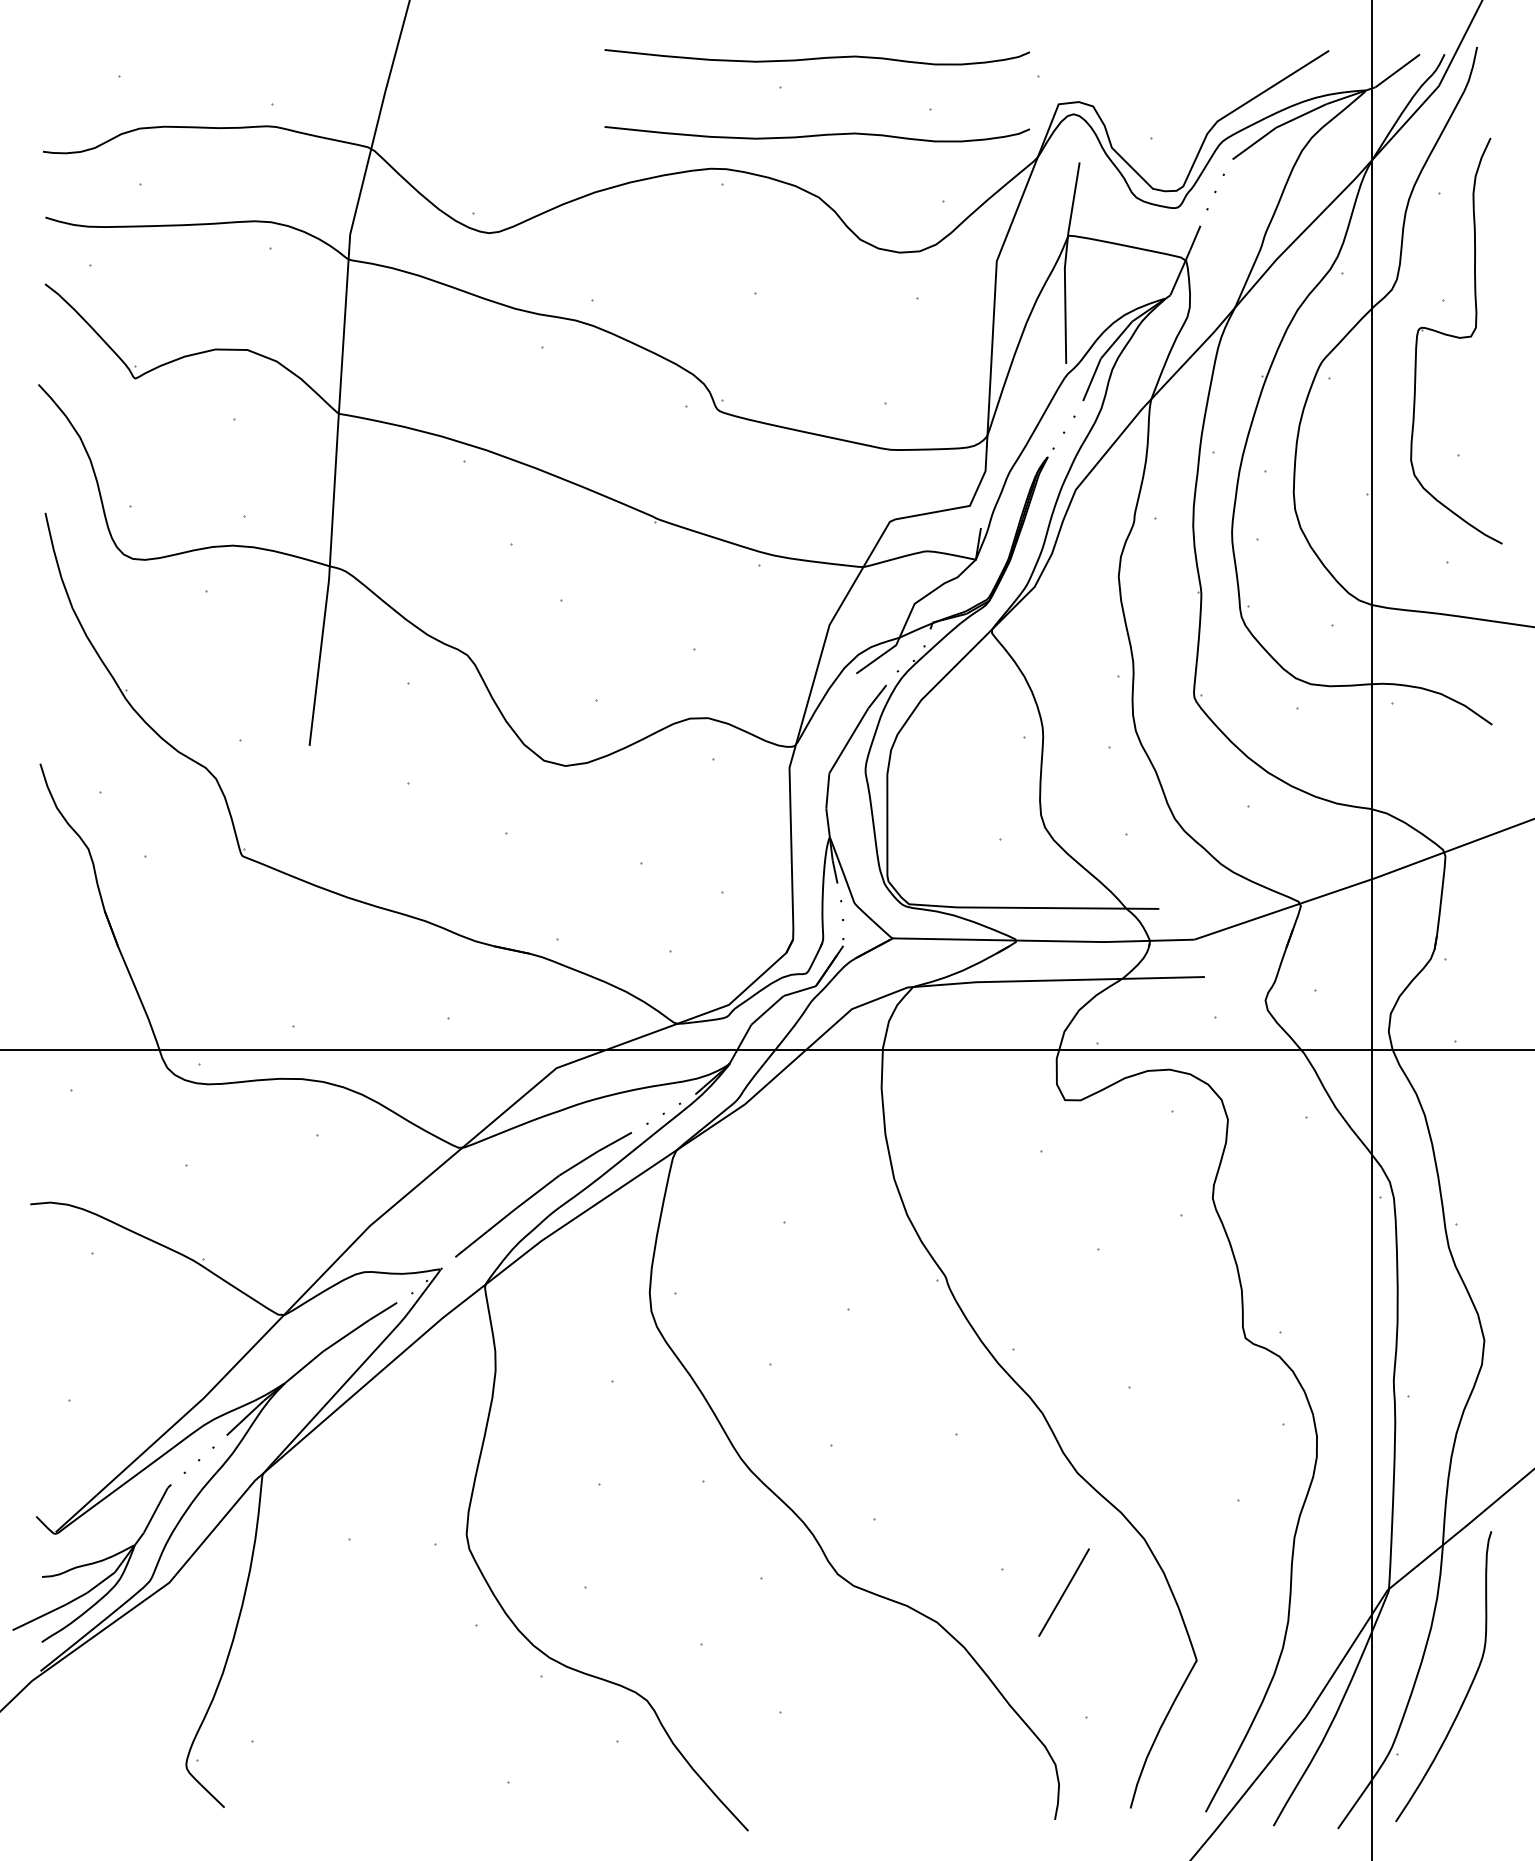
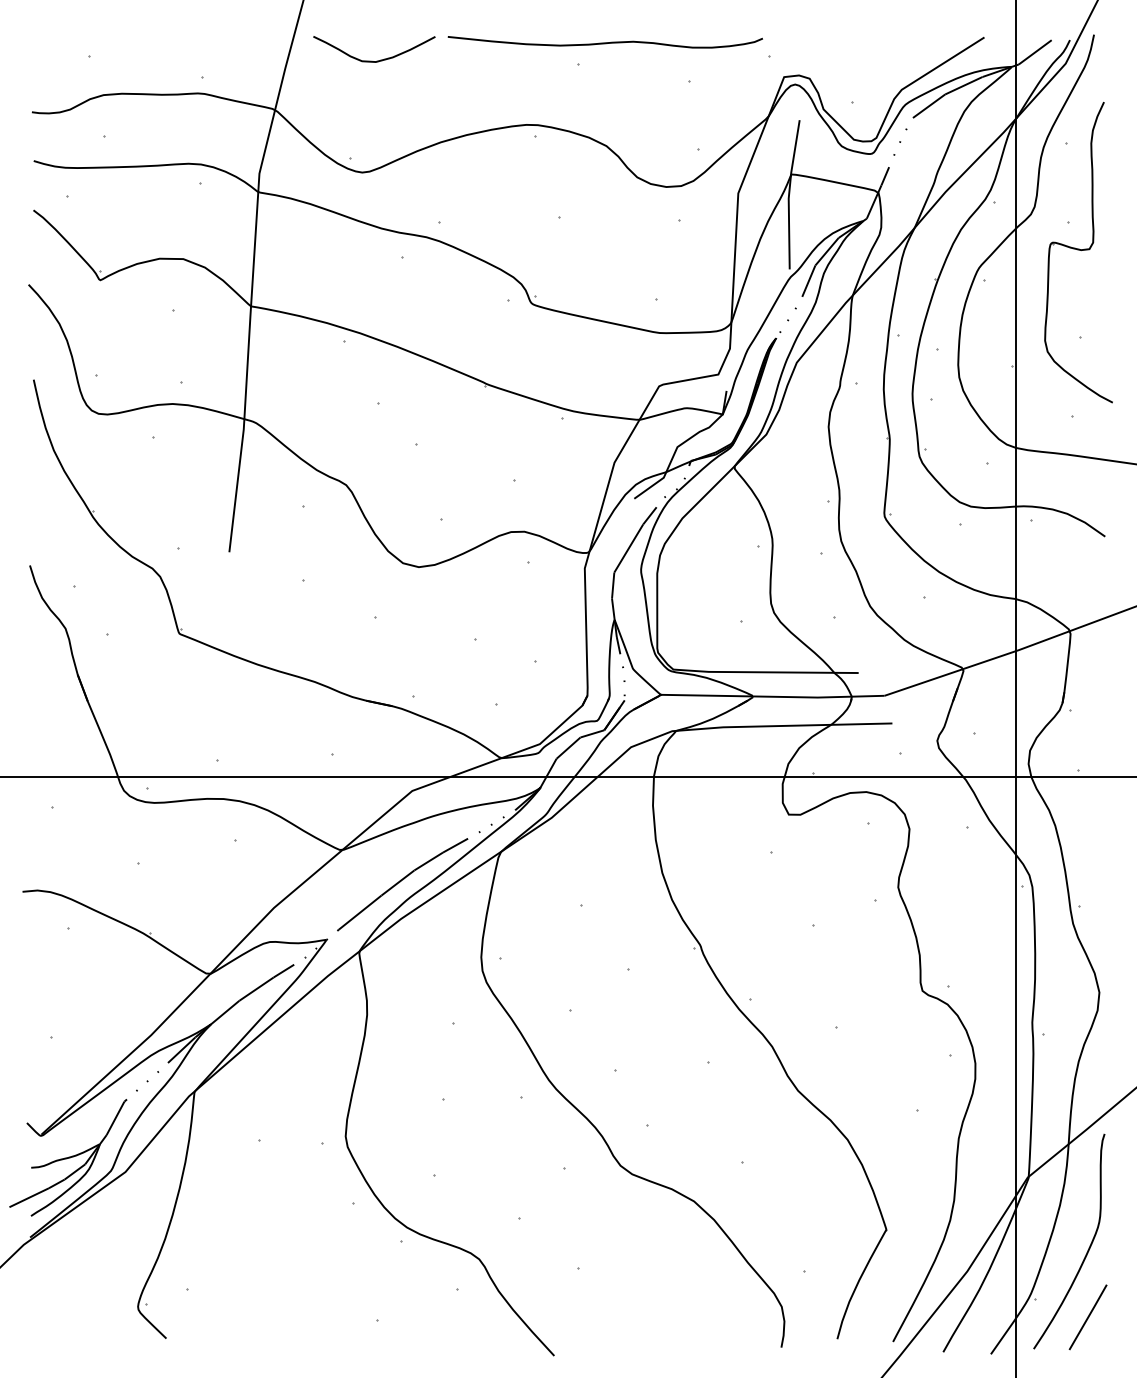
curve: (508, 81) -> (376, 60), added
curve: (816, 134) -> (604, 99), removed
line: (1063, 1592) -> (1087, 1317), moved

